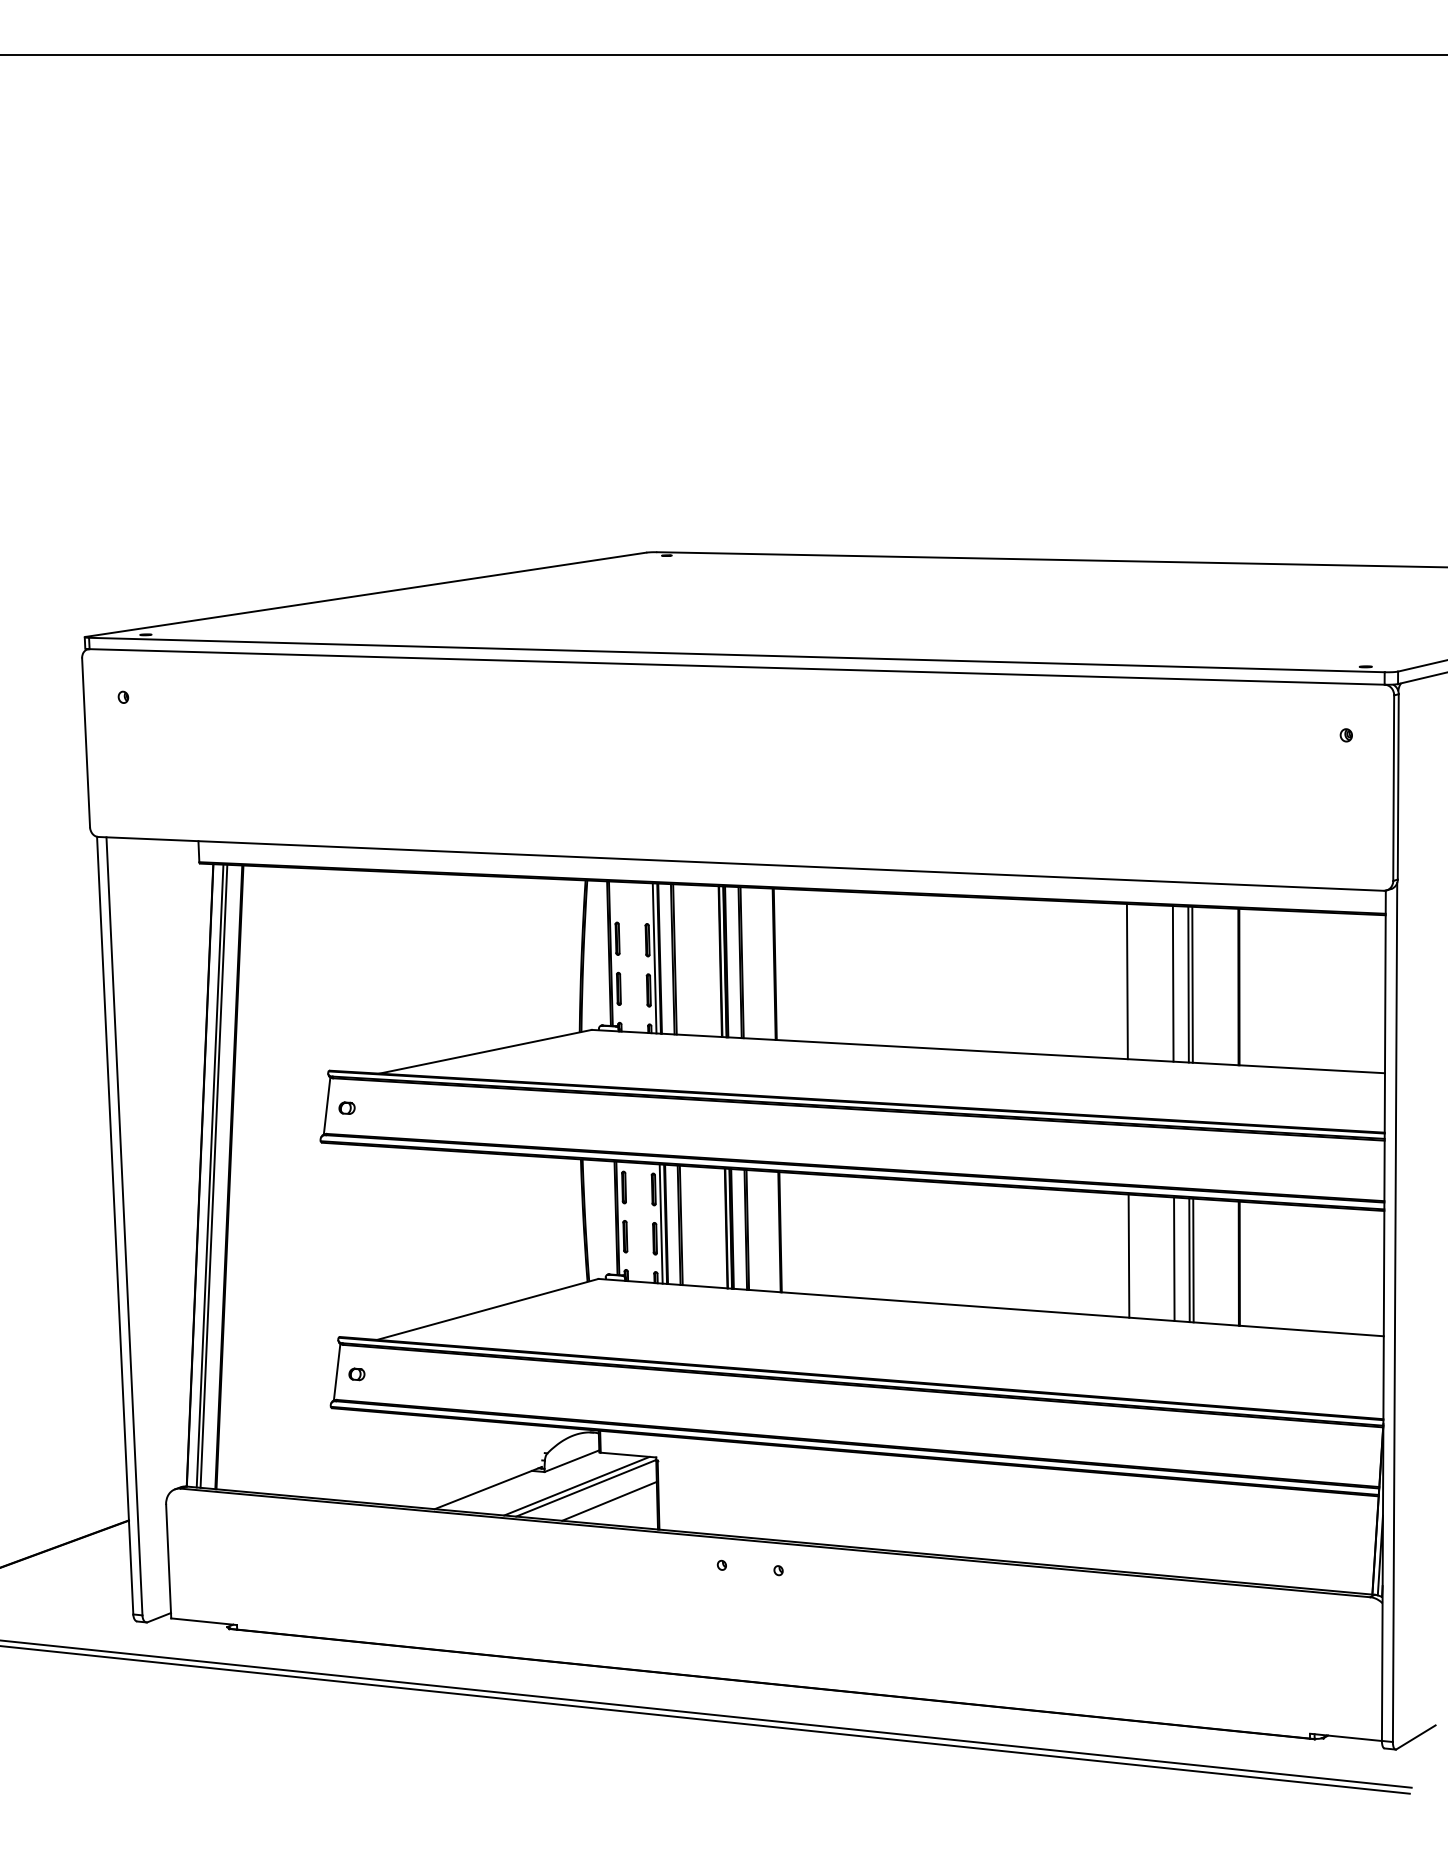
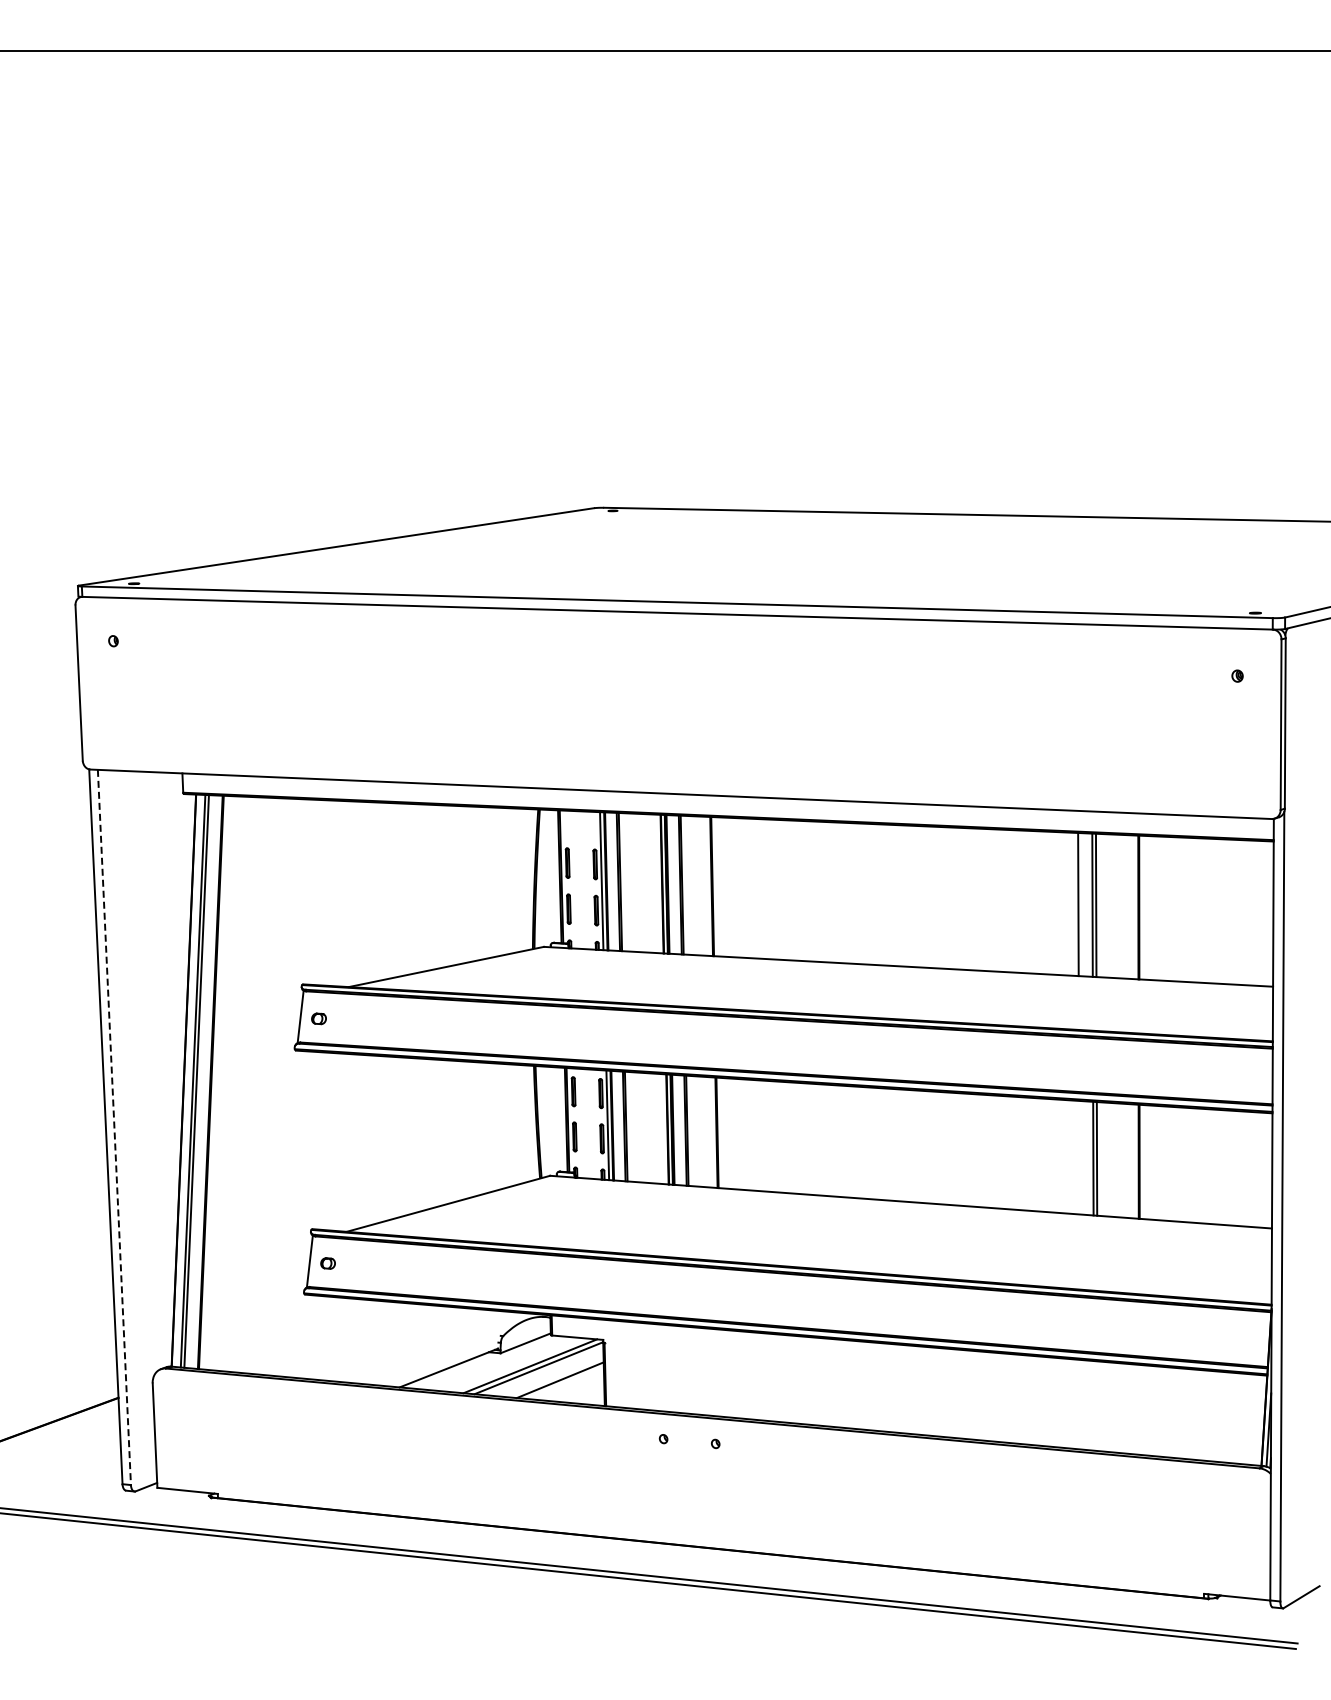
line: (1126, 981) -> (1035, 902), removed
line: (124, 1226) -> (114, 1127), solid -> dashed
line: (1128, 1255) -> (1037, 1154), removed
line: (1174, 1259) -> (1079, 1157), removed

